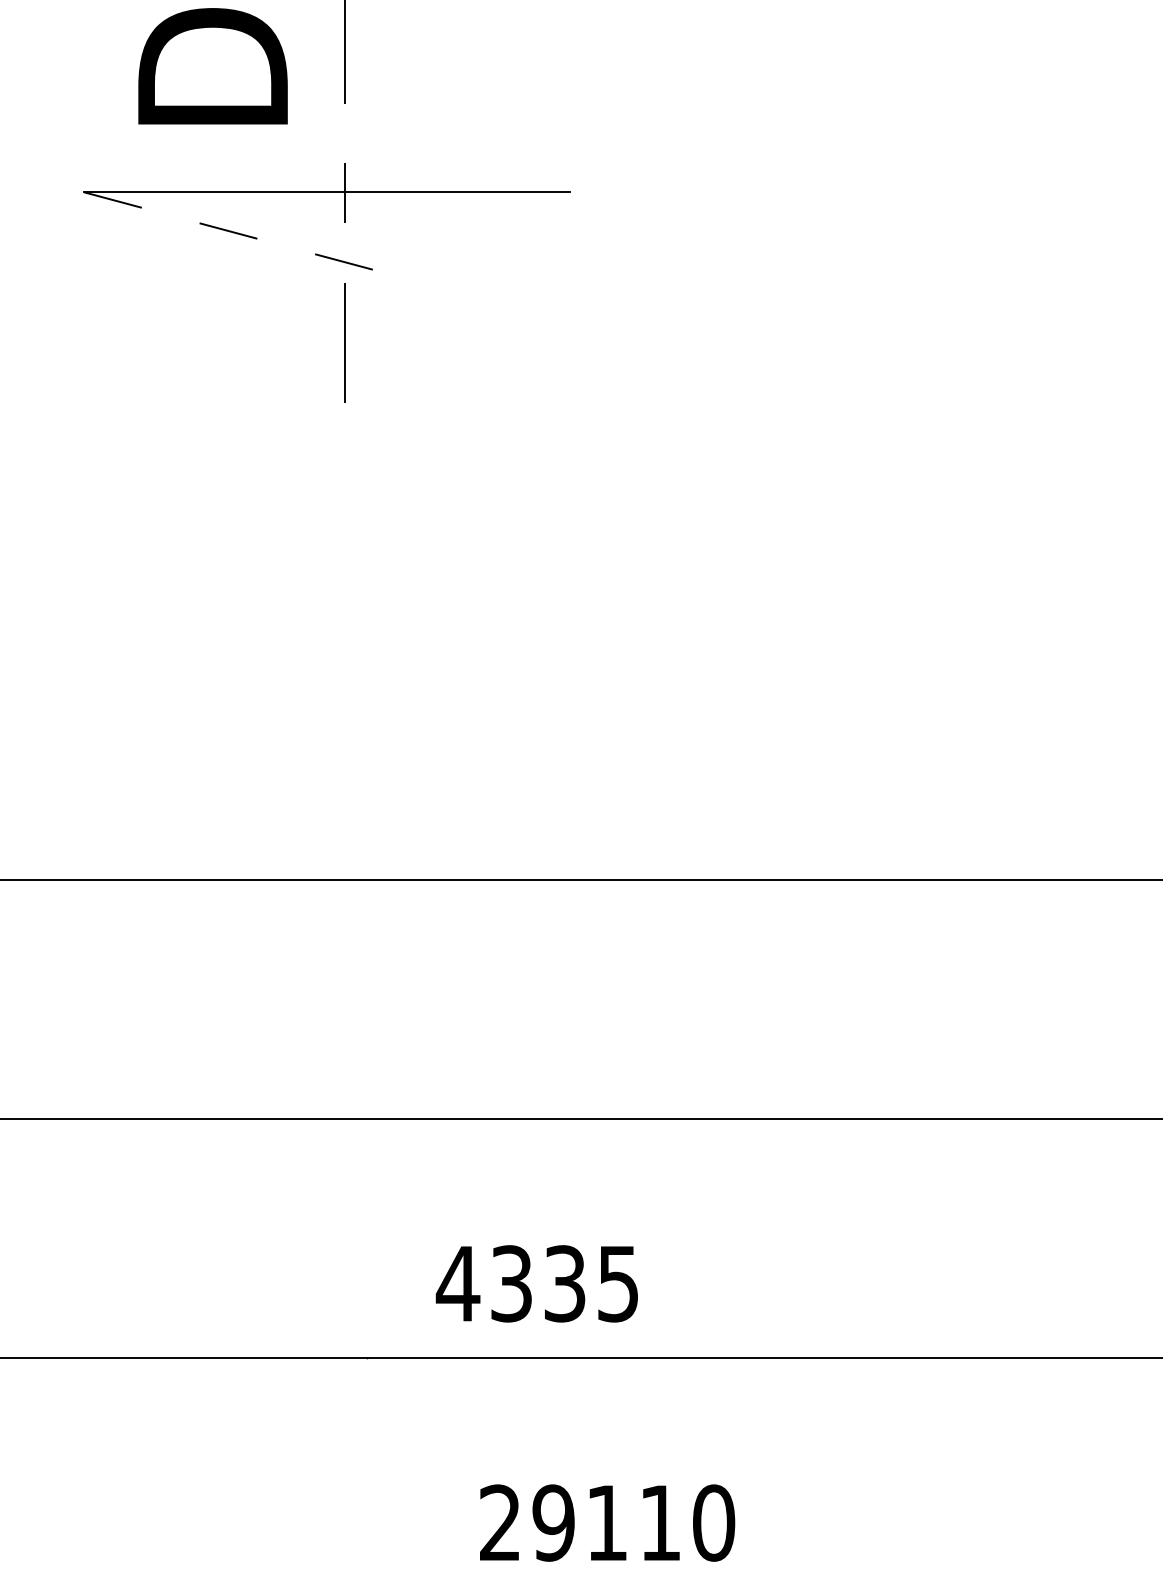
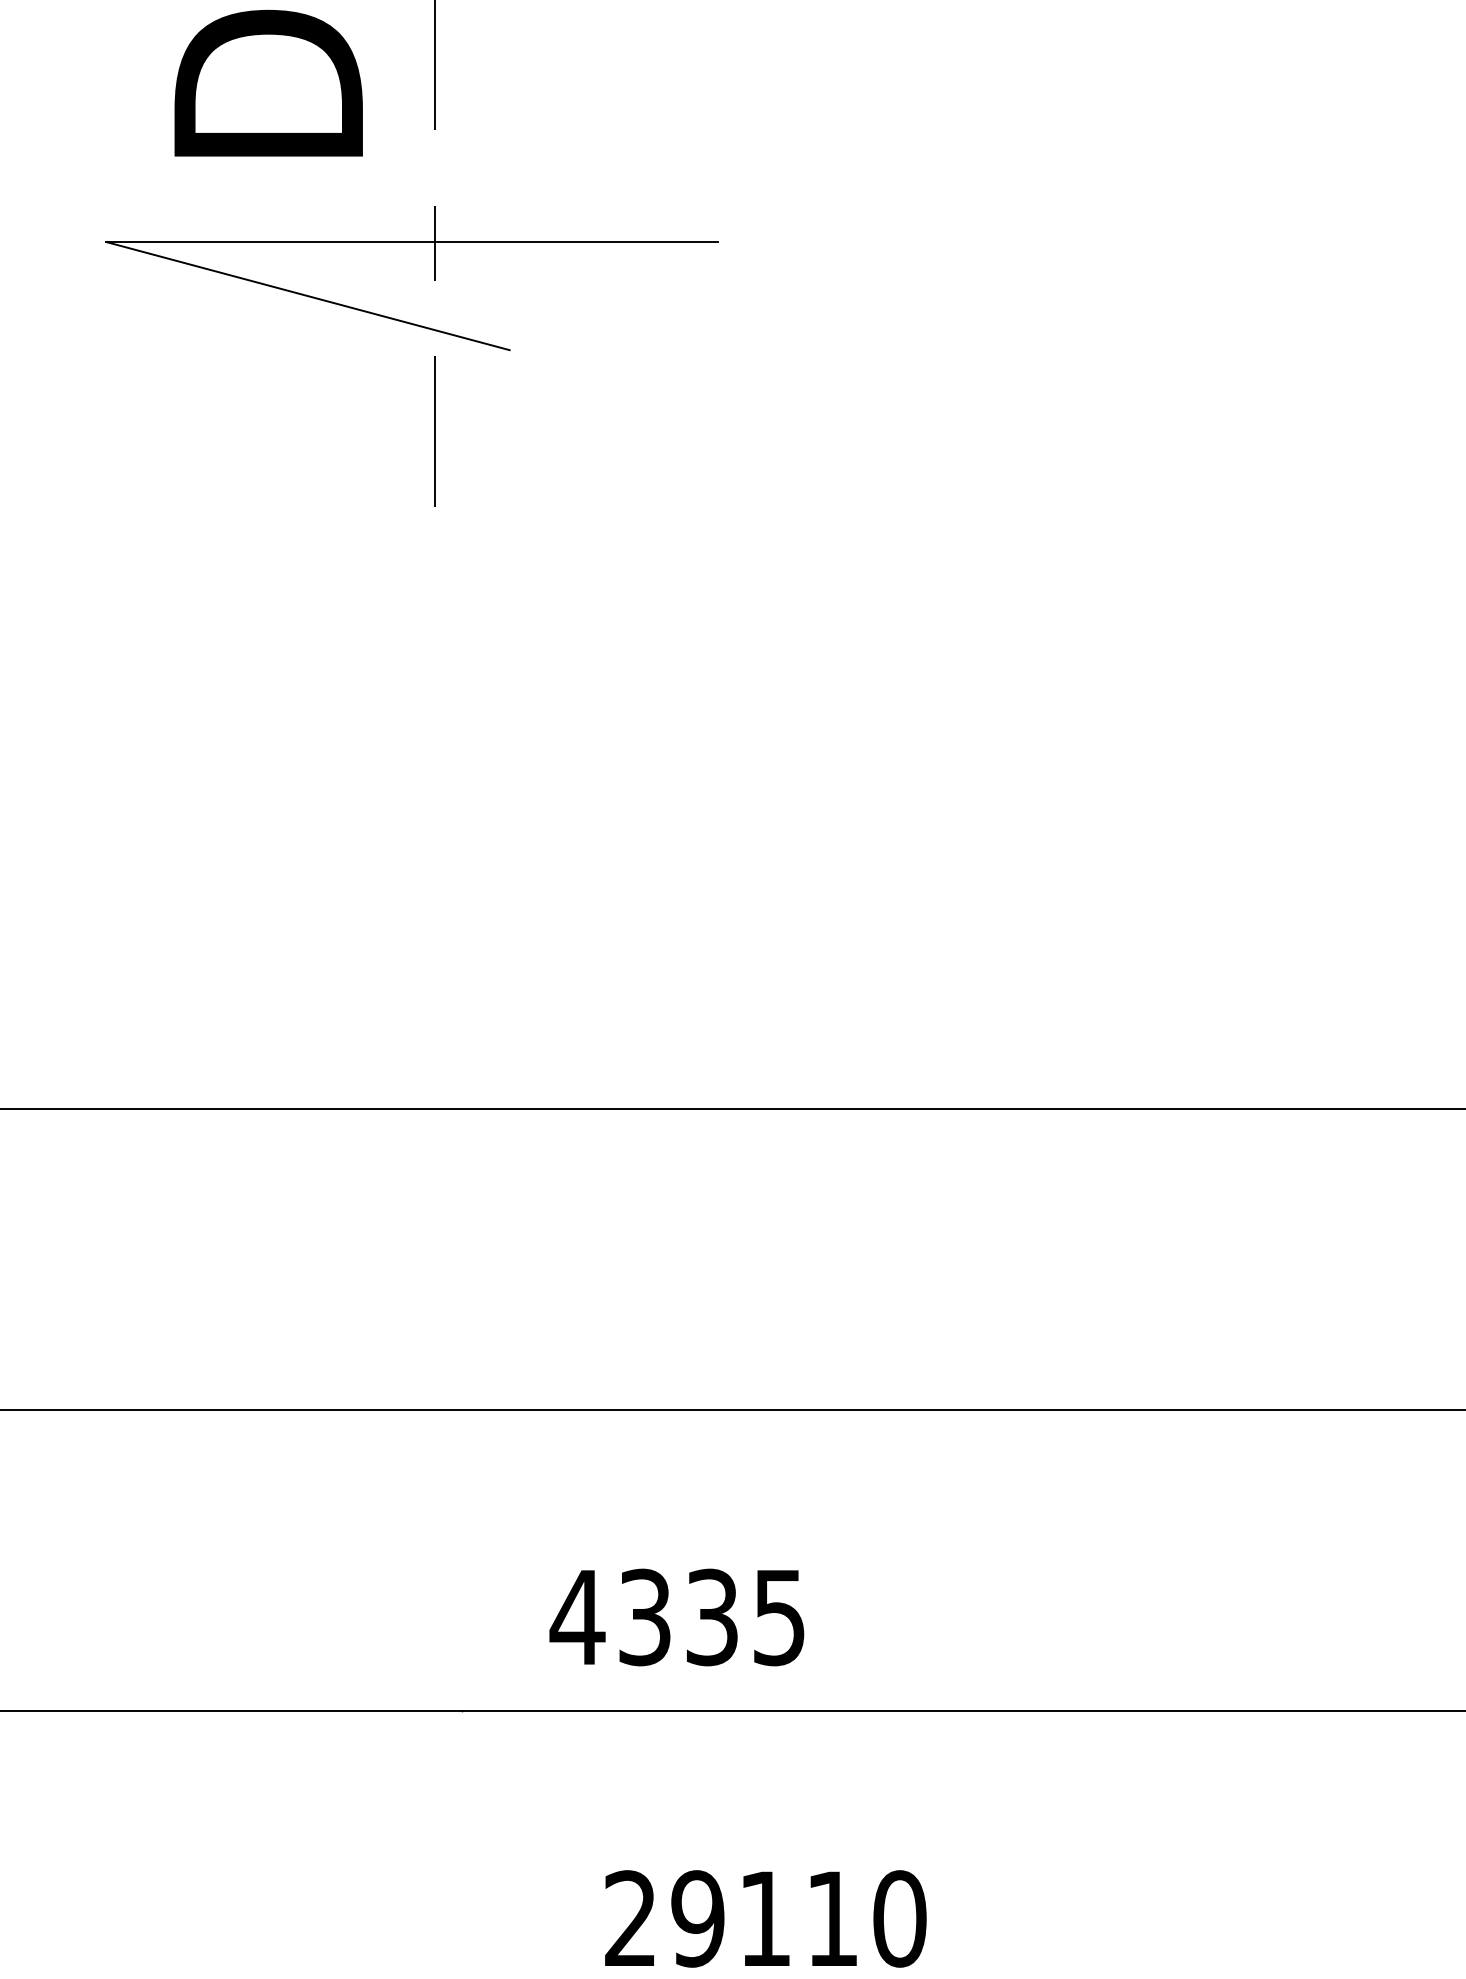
line: (243, 235) -> (307, 296), dashed -> solid

